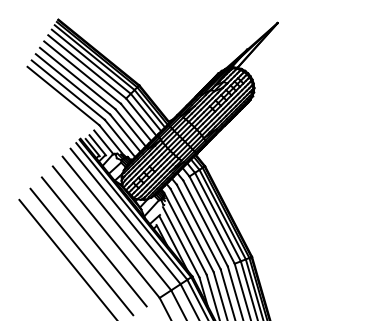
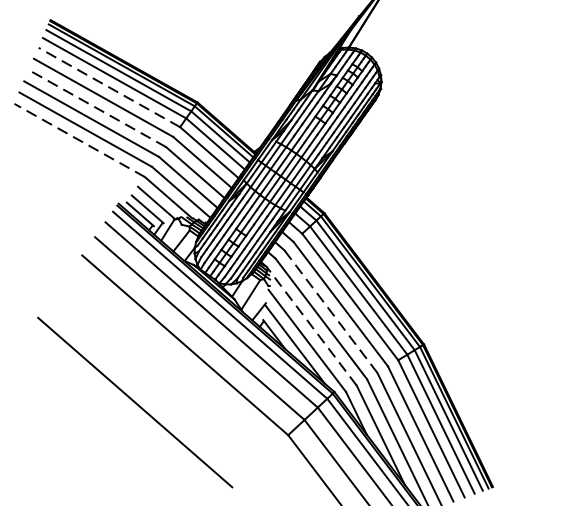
line: (86, 66) -> (108, 87), solid -> dashed
line: (77, 78) -> (97, 108), solid -> dashed
line: (63, 95) -> (79, 139), solid -> dashed
line: (198, 227) -> (330, 312), solid -> dashed
line: (185, 233) -> (311, 325), solid -> dashed
line: (93, 241) -> (167, 363), removed
line: (81, 251) -> (151, 382), removed

